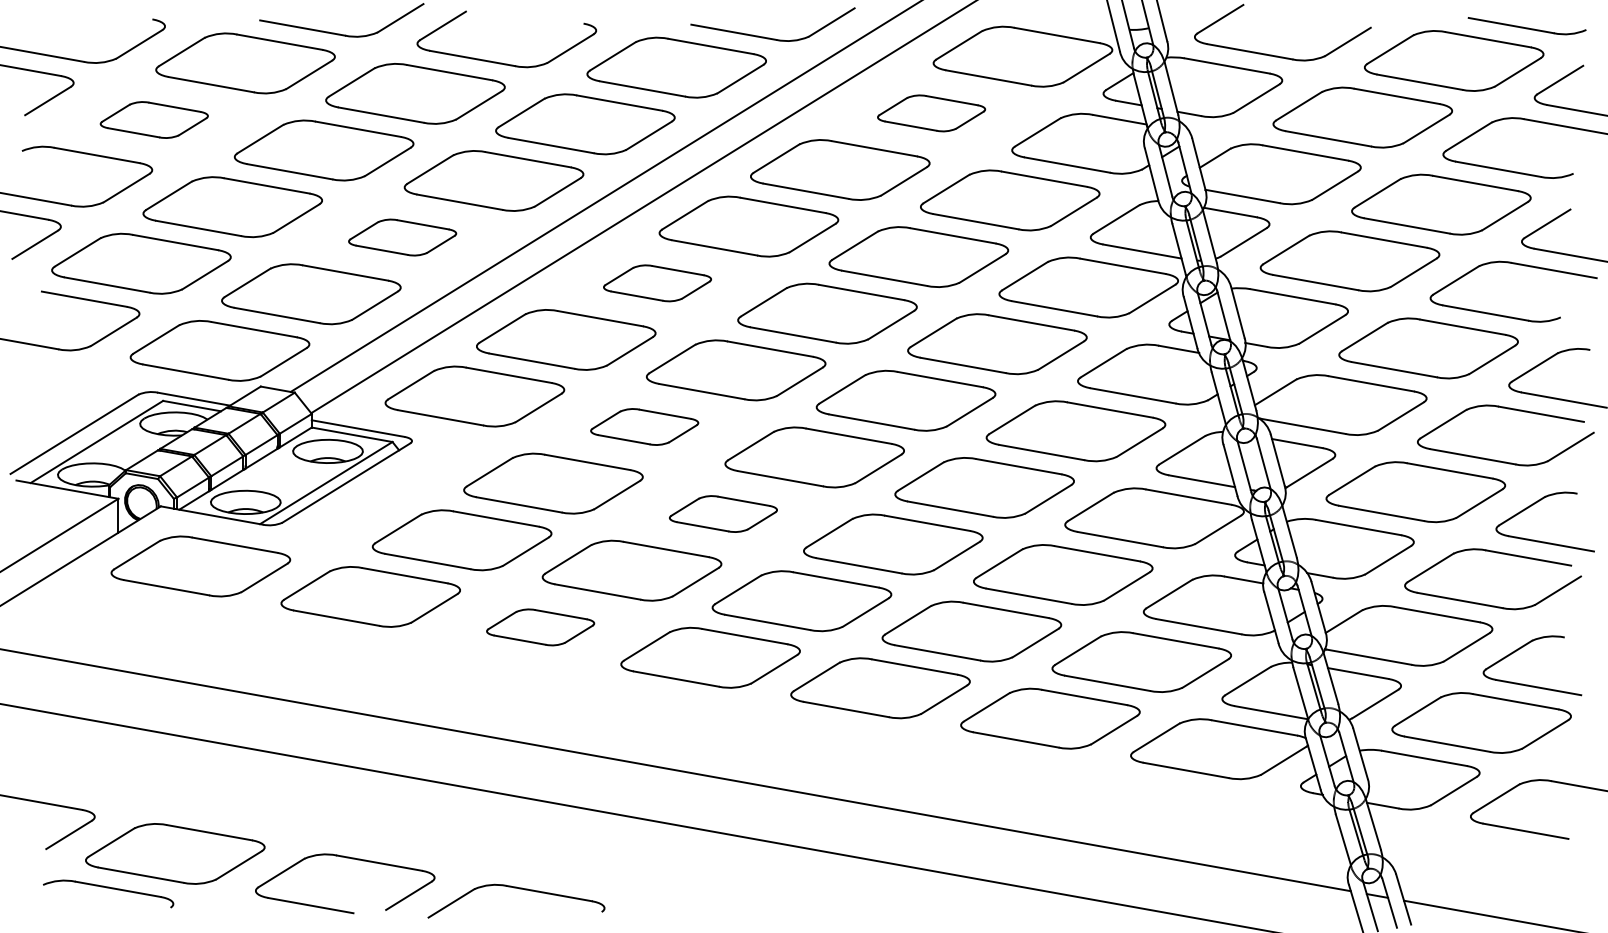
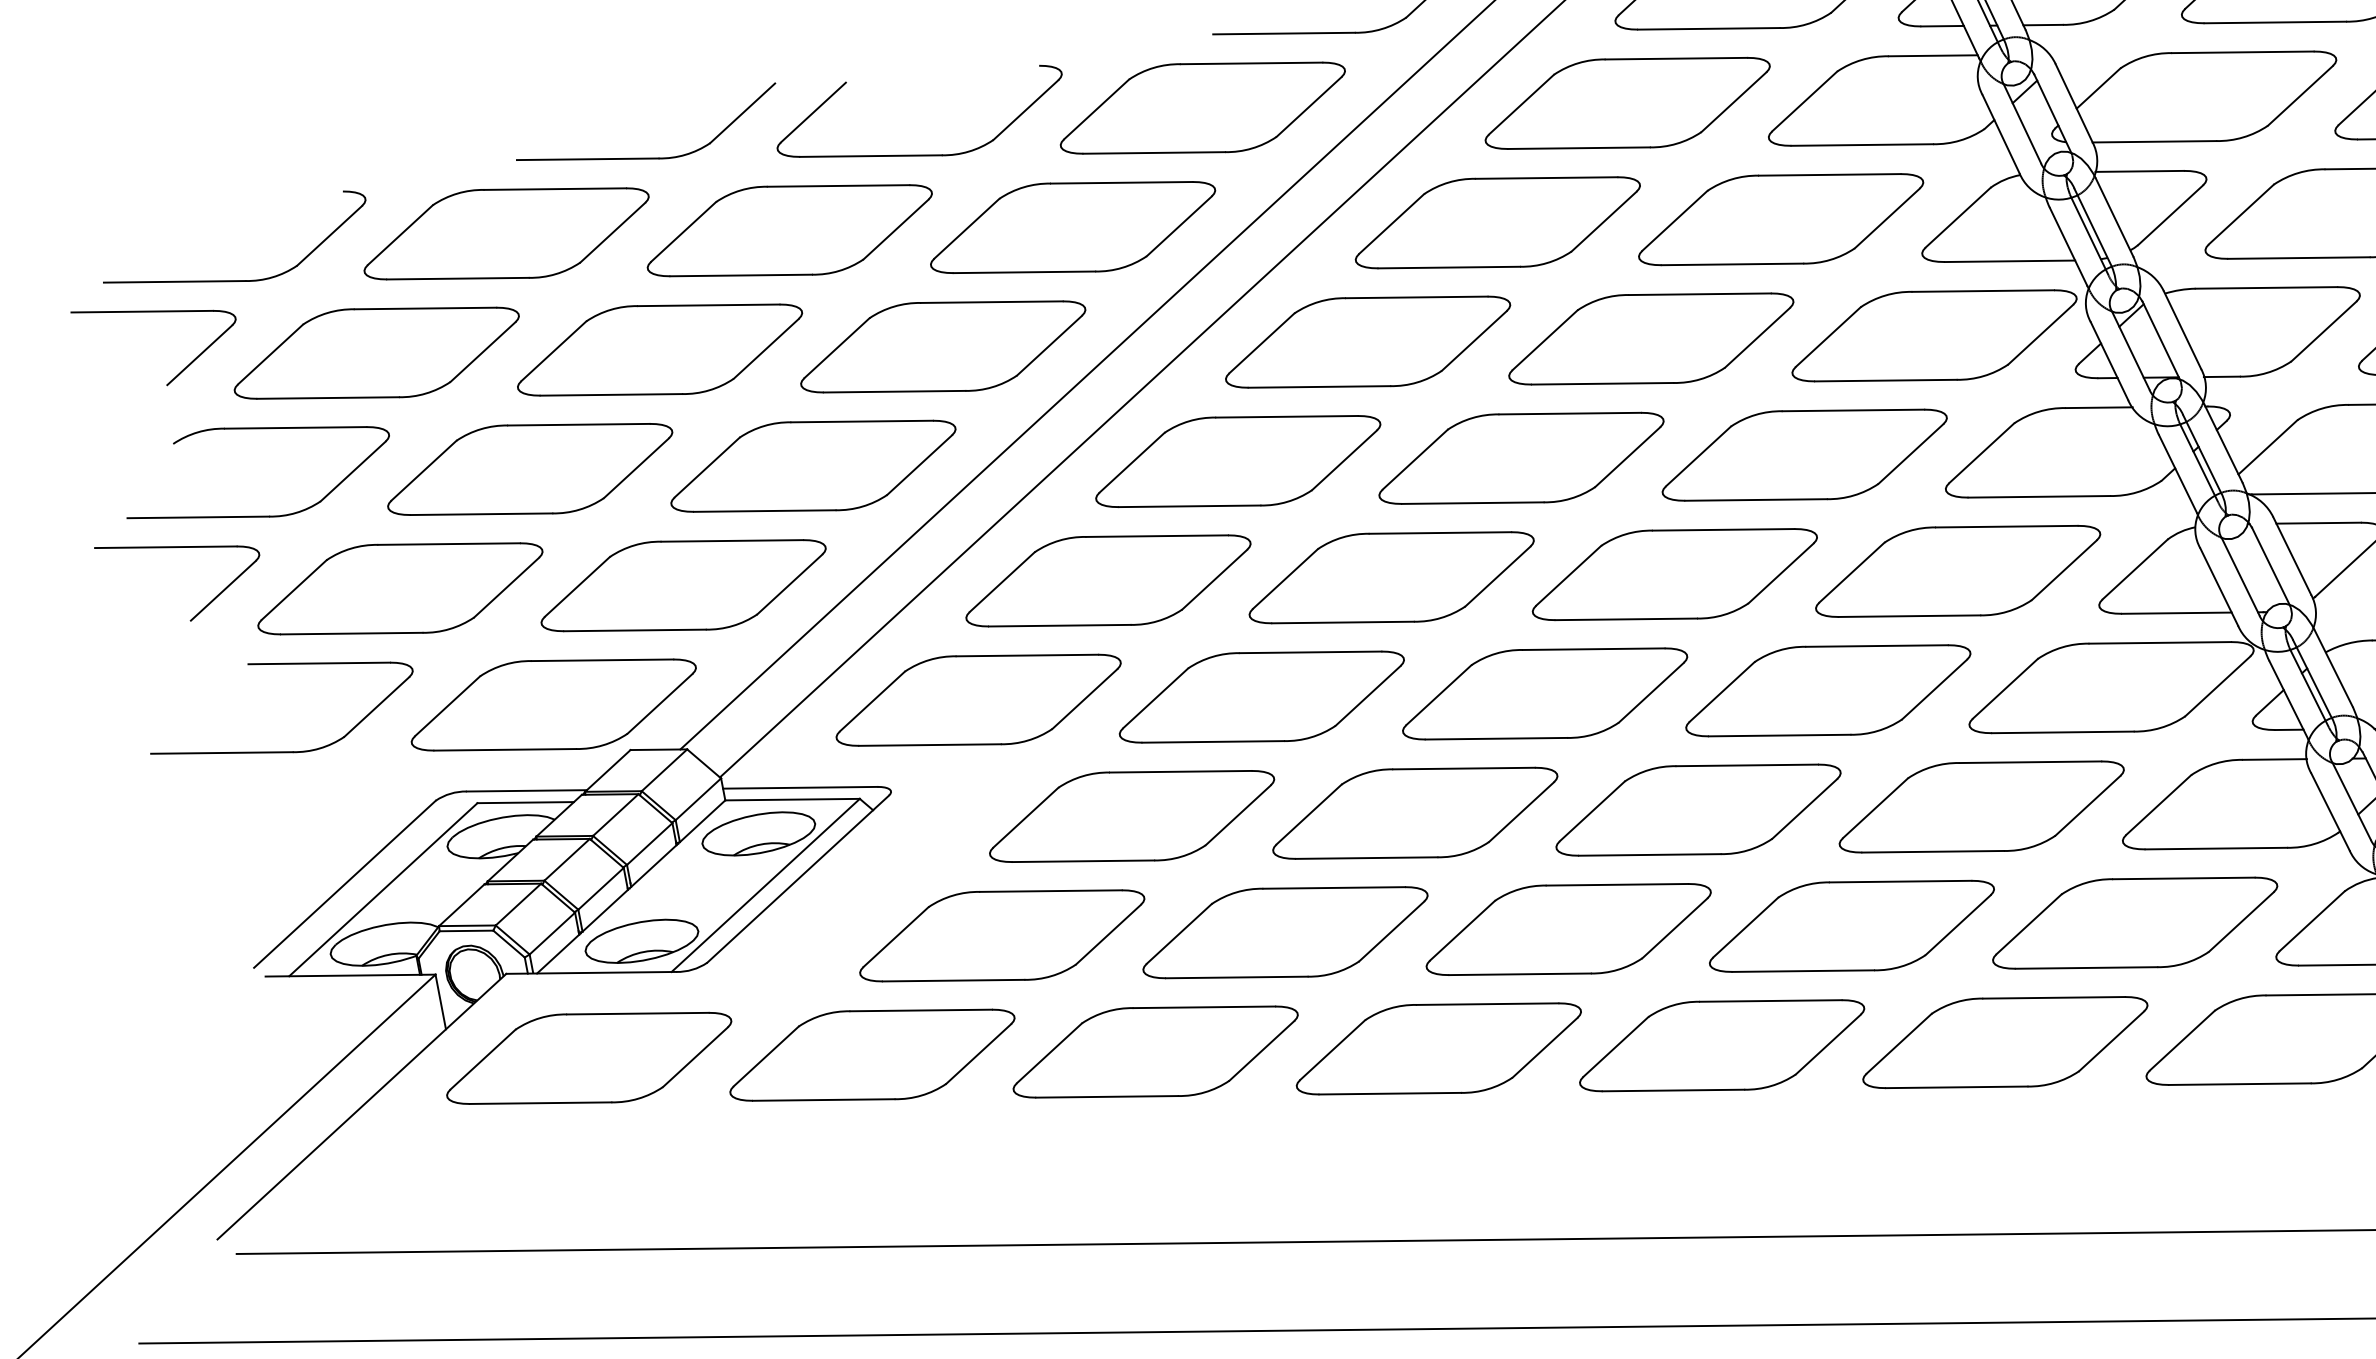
part: (931, 113) -> (1627, 103), size x1.67
part: (154, 119) -> (377, 352), size x1.67
part: (402, 237) -> (813, 466), size x1.67
part: (657, 283) -> (1238, 461), size x1.67
part: (644, 426) -> (1261, 696), size x1.67
part: (723, 513) -> (1415, 812), size x1.67
part: (540, 627) -> (1155, 1052), size x1.67

